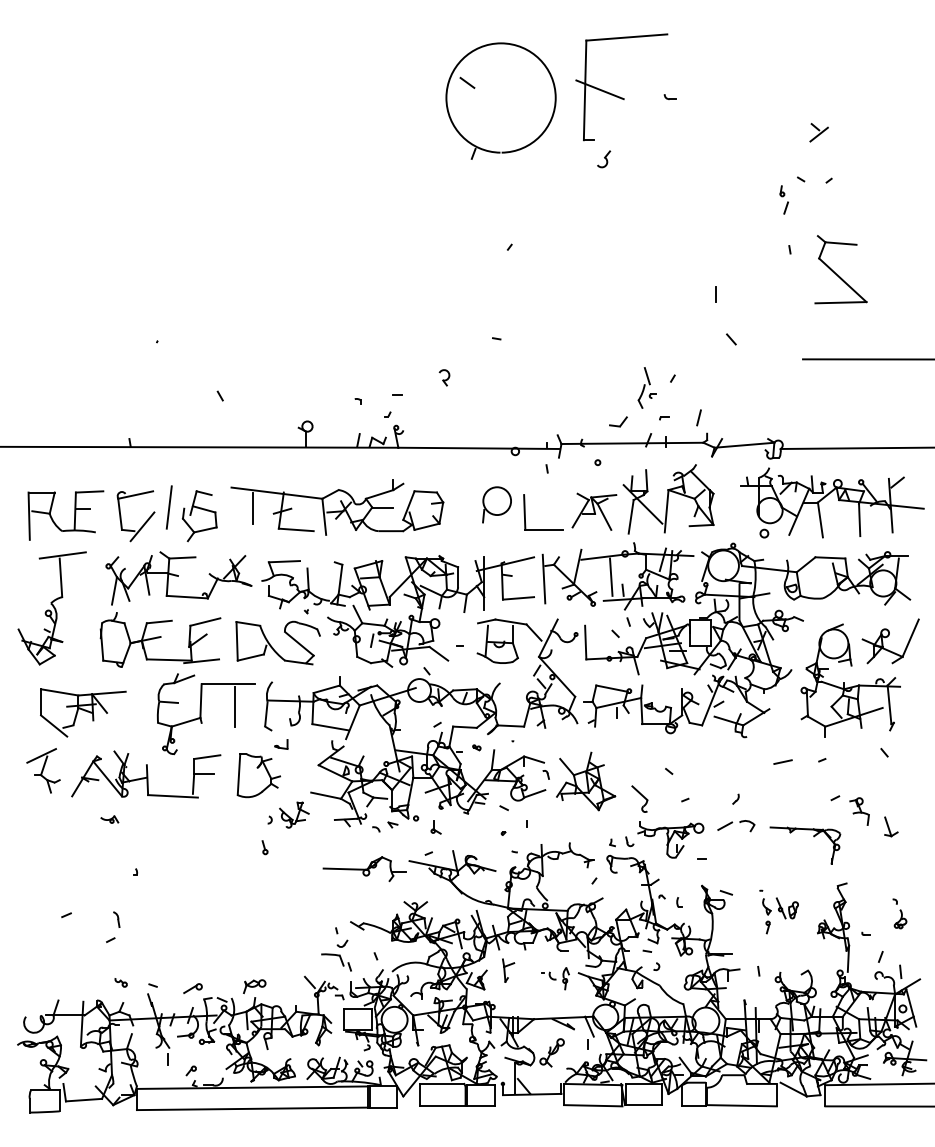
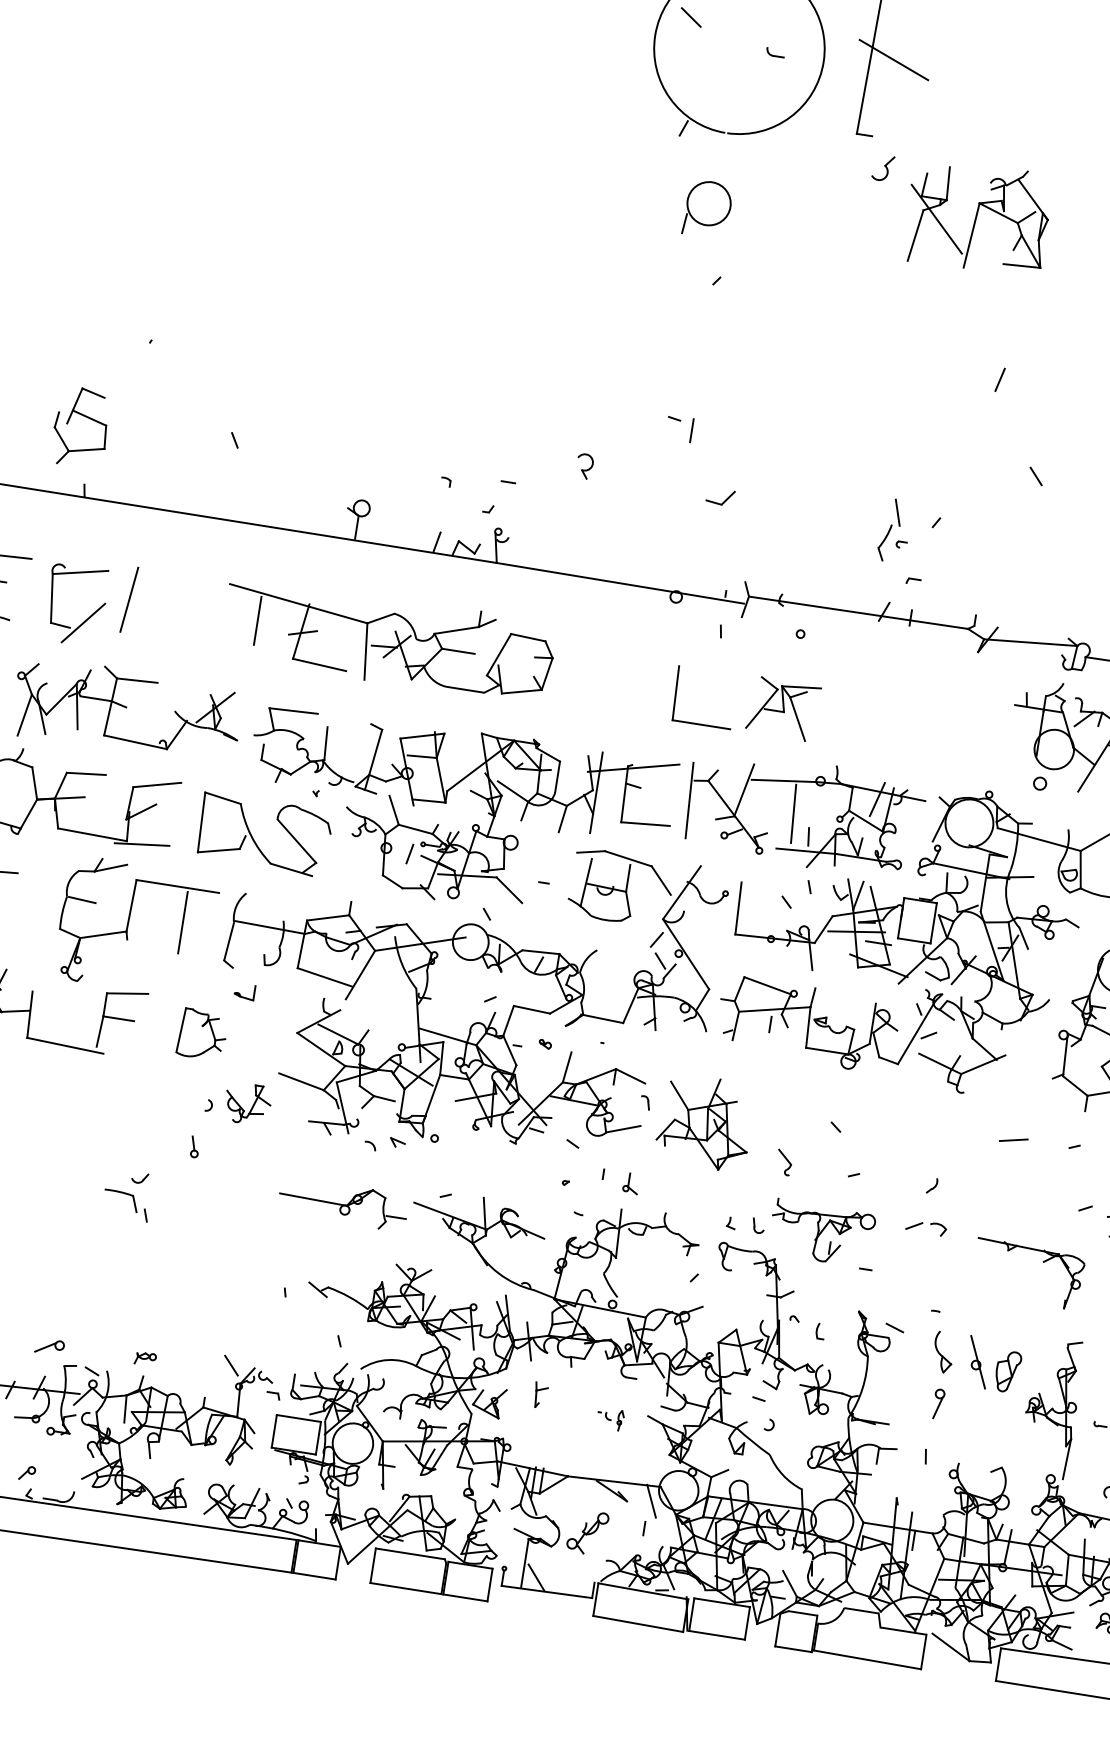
part: (669, 96) -> (774, 51), moved
line: (715, 294) -> (691, 430), moved
line: (698, 417) -> (999, 379), moved
part: (618, 421) -> (720, 496), moved
part: (668, 499) -> (977, 217), moved
part: (496, 504) -> (707, 208), moved
part: (200, 509) -> (84, 417), moved
part: (258, 775) -> (202, 1034), size x0.7
part: (639, 798) -> (783, 1161), size x0.6
part: (736, 826) -> (926, 1228), size x0.7
part: (435, 827) -> (630, 1183), moved
part: (778, 911) -> (970, 1369), size x1.6
part: (336, 955) -> (128, 1194), moved
part: (508, 970) -> (540, 1395), size x0.7
part: (555, 978) -> (610, 1418), size x0.6
part: (254, 986) -> (145, 1358), size x0.6

